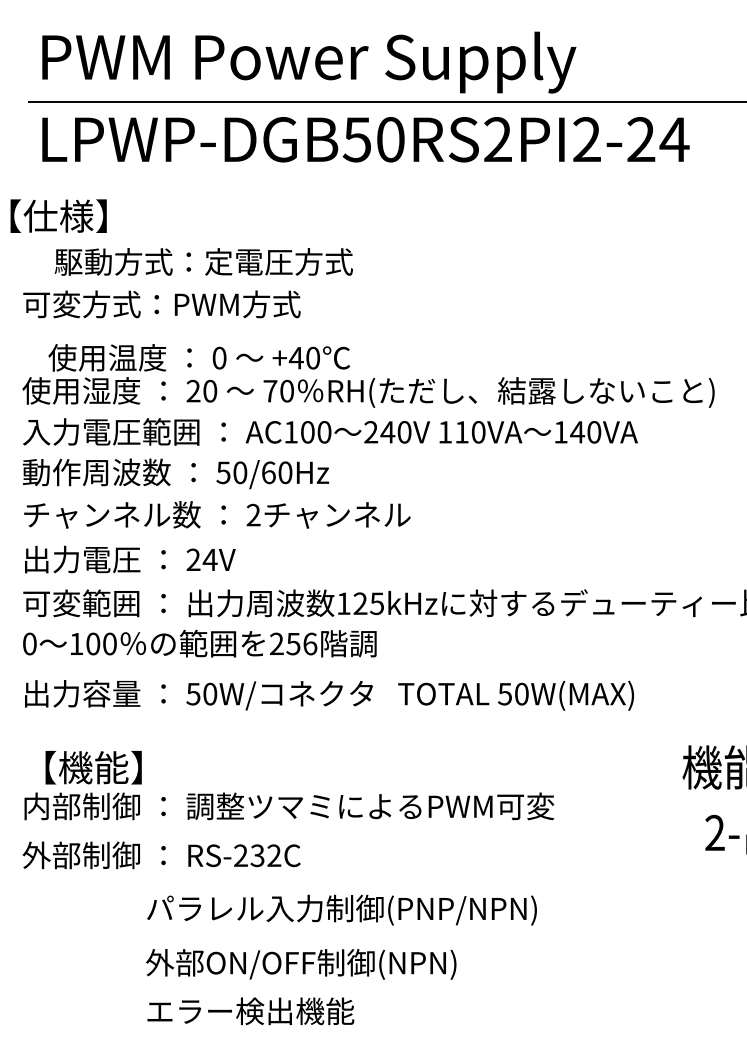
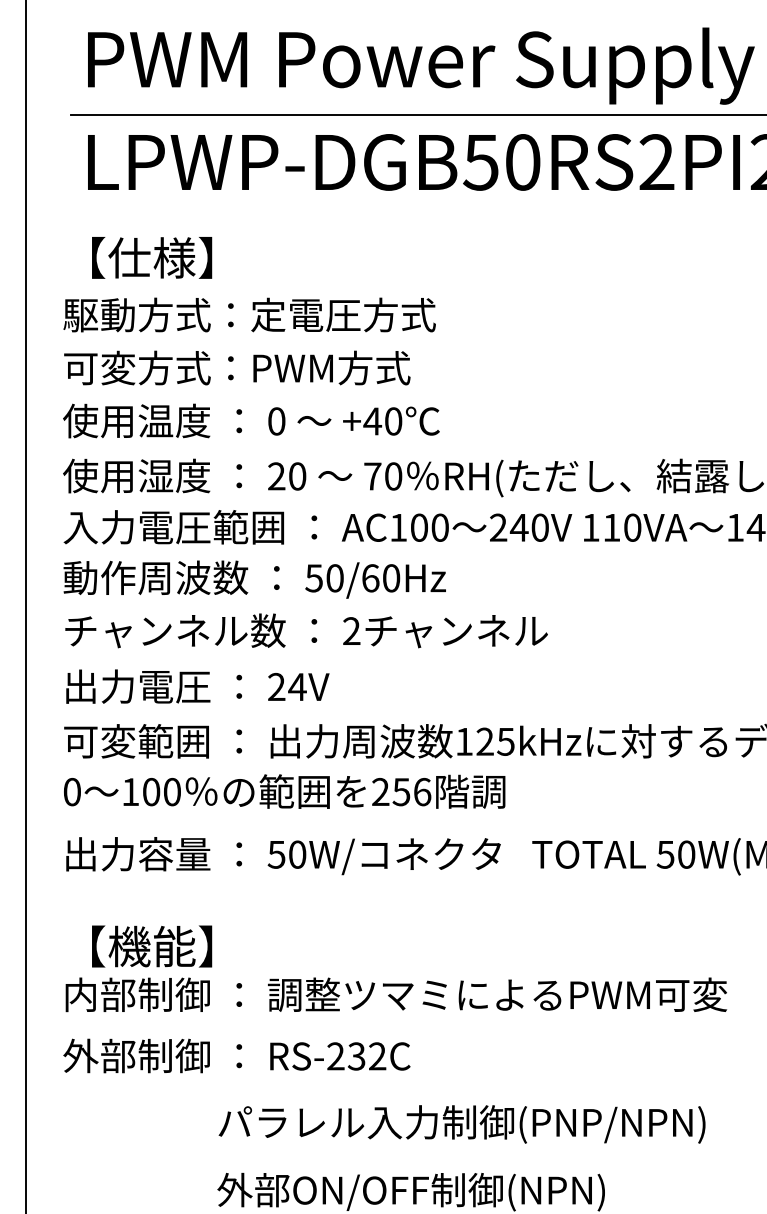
text: (58, 215) -> (151, 257), moved
text: (203, 261) -> (249, 314), moved
text: (199, 357) -> (251, 420), moved

